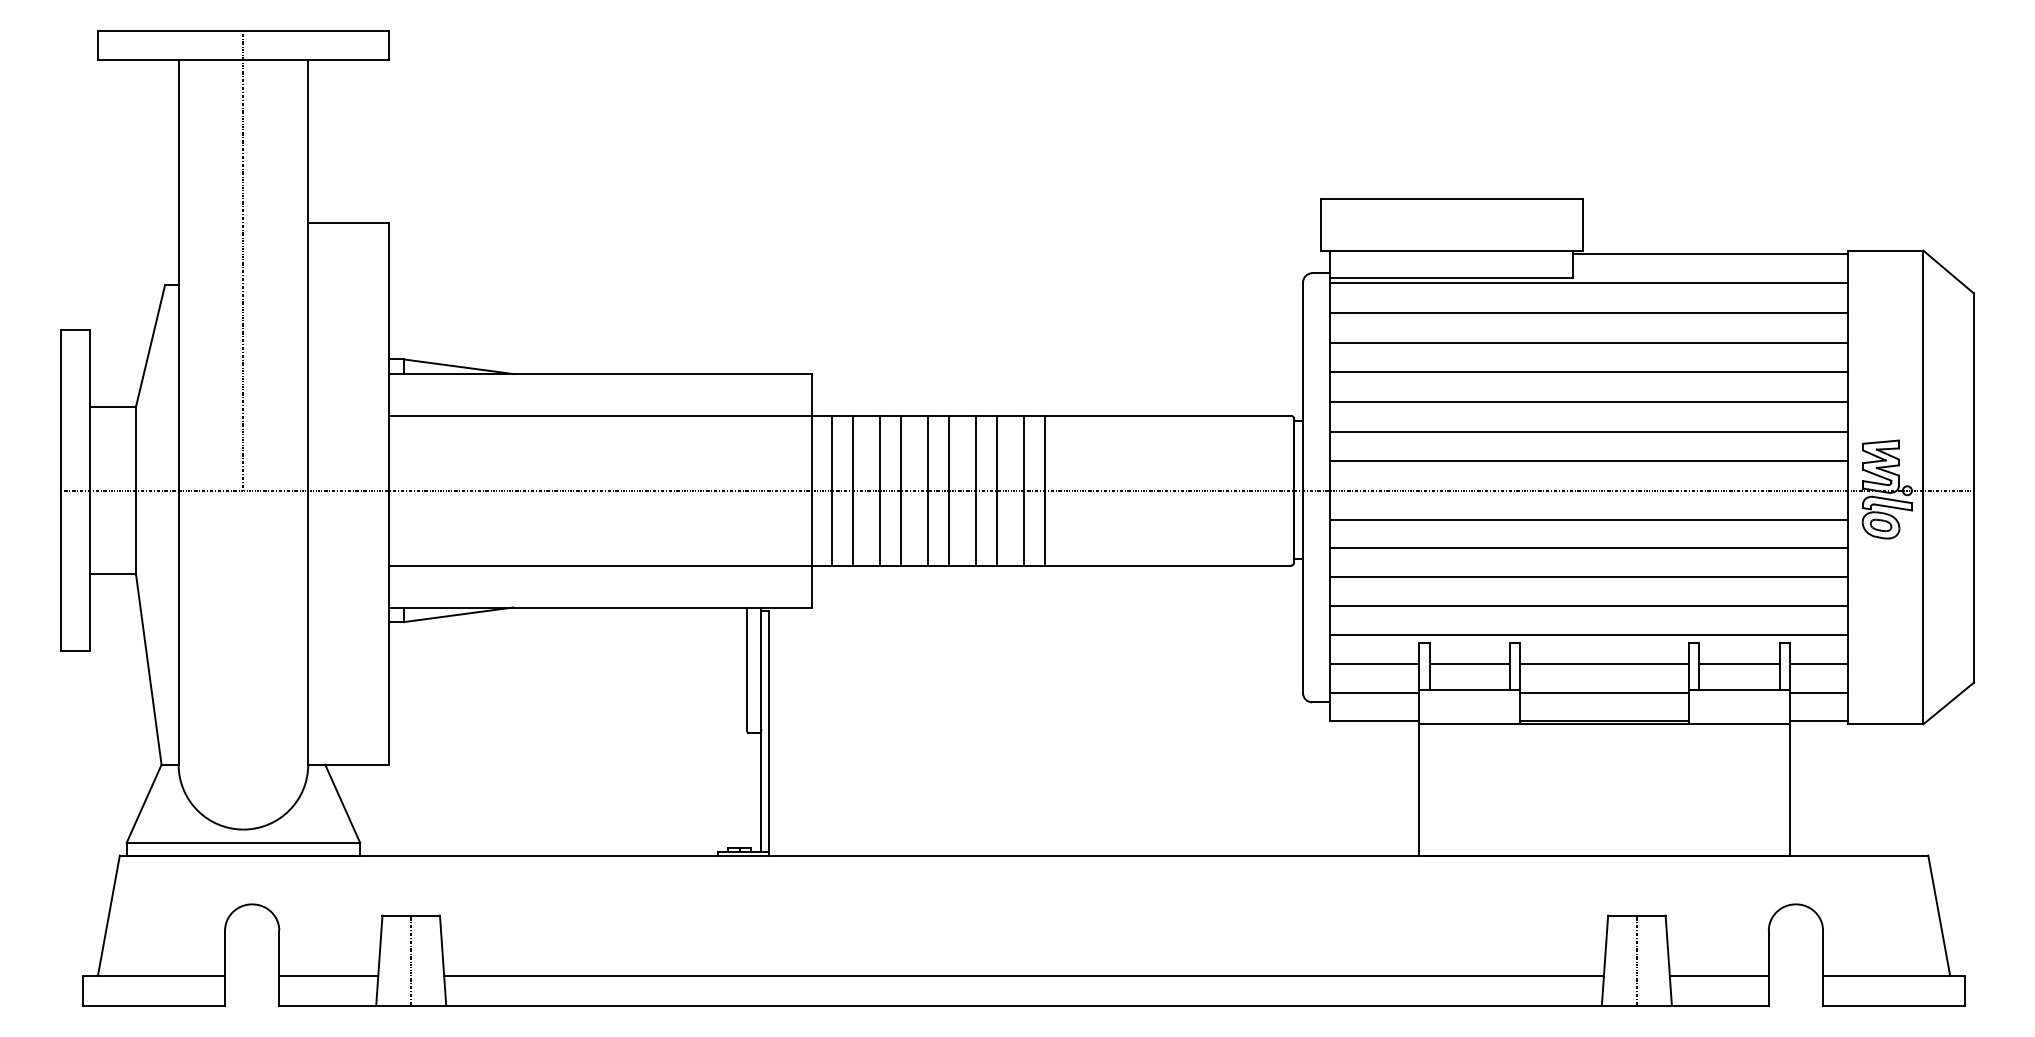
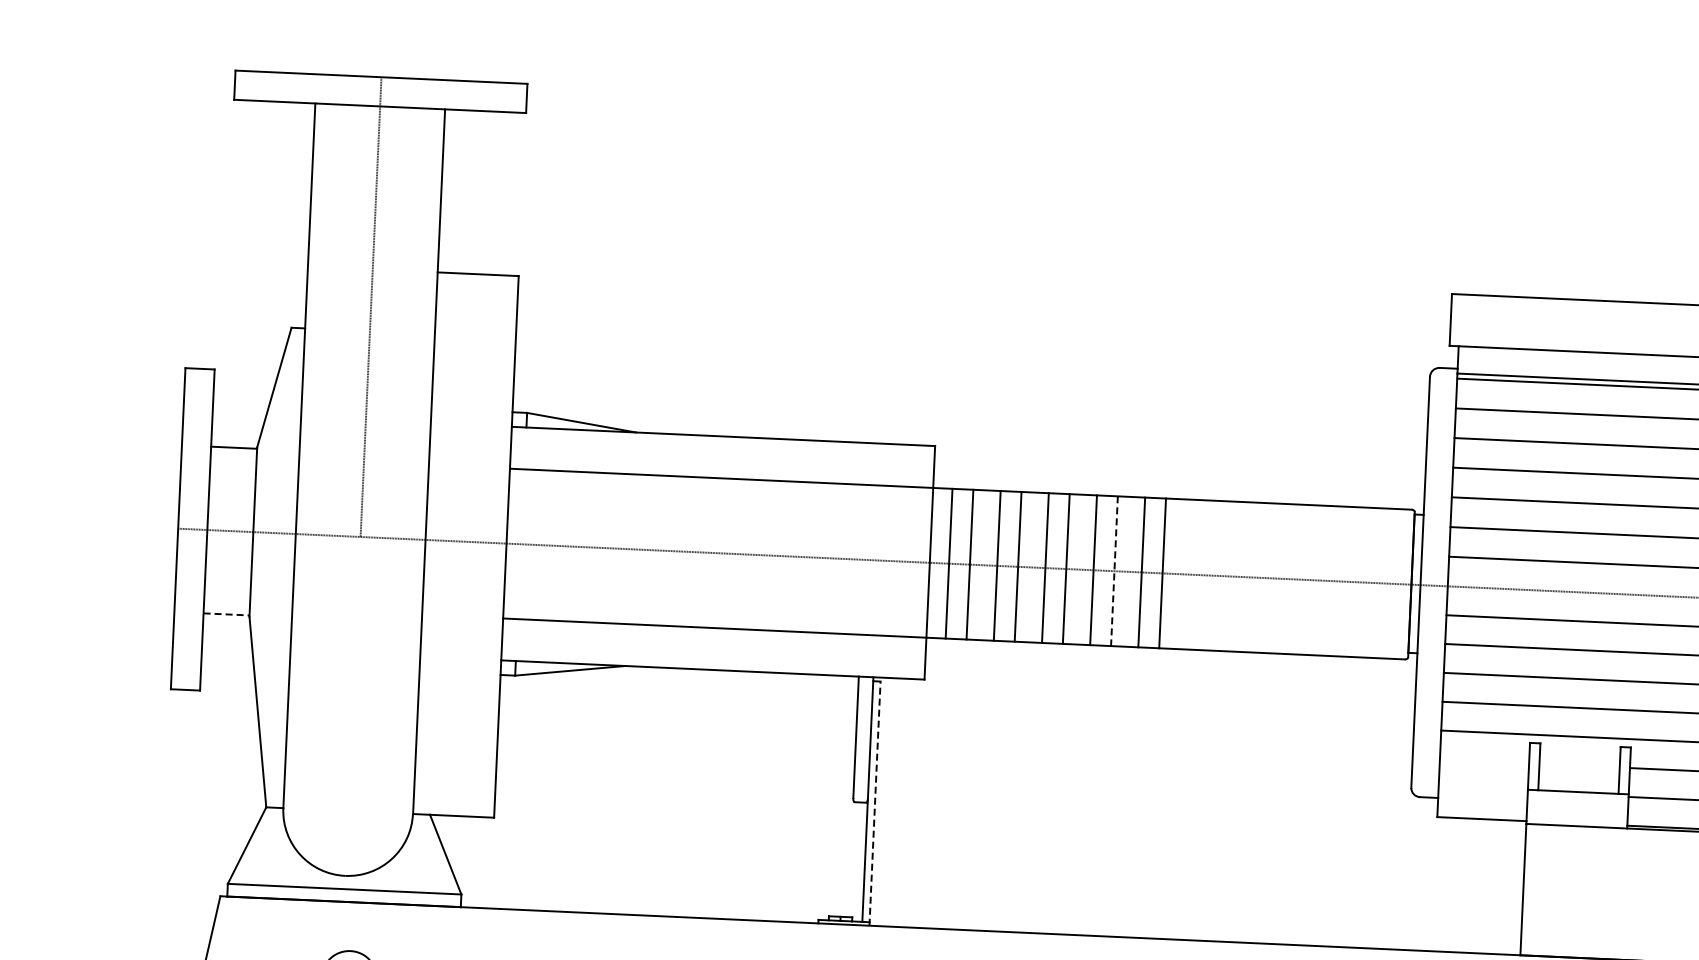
line: (997, 490) -> (1114, 570), solid -> dashed
line: (113, 574) -> (226, 614), solid -> dashed
line: (1374, 663) -> (1484, 761), removed
line: (1469, 663) -> (1579, 765), removed
line: (1374, 692) -> (1482, 790), removed
line: (768, 733) -> (874, 803), solid -> dashed

